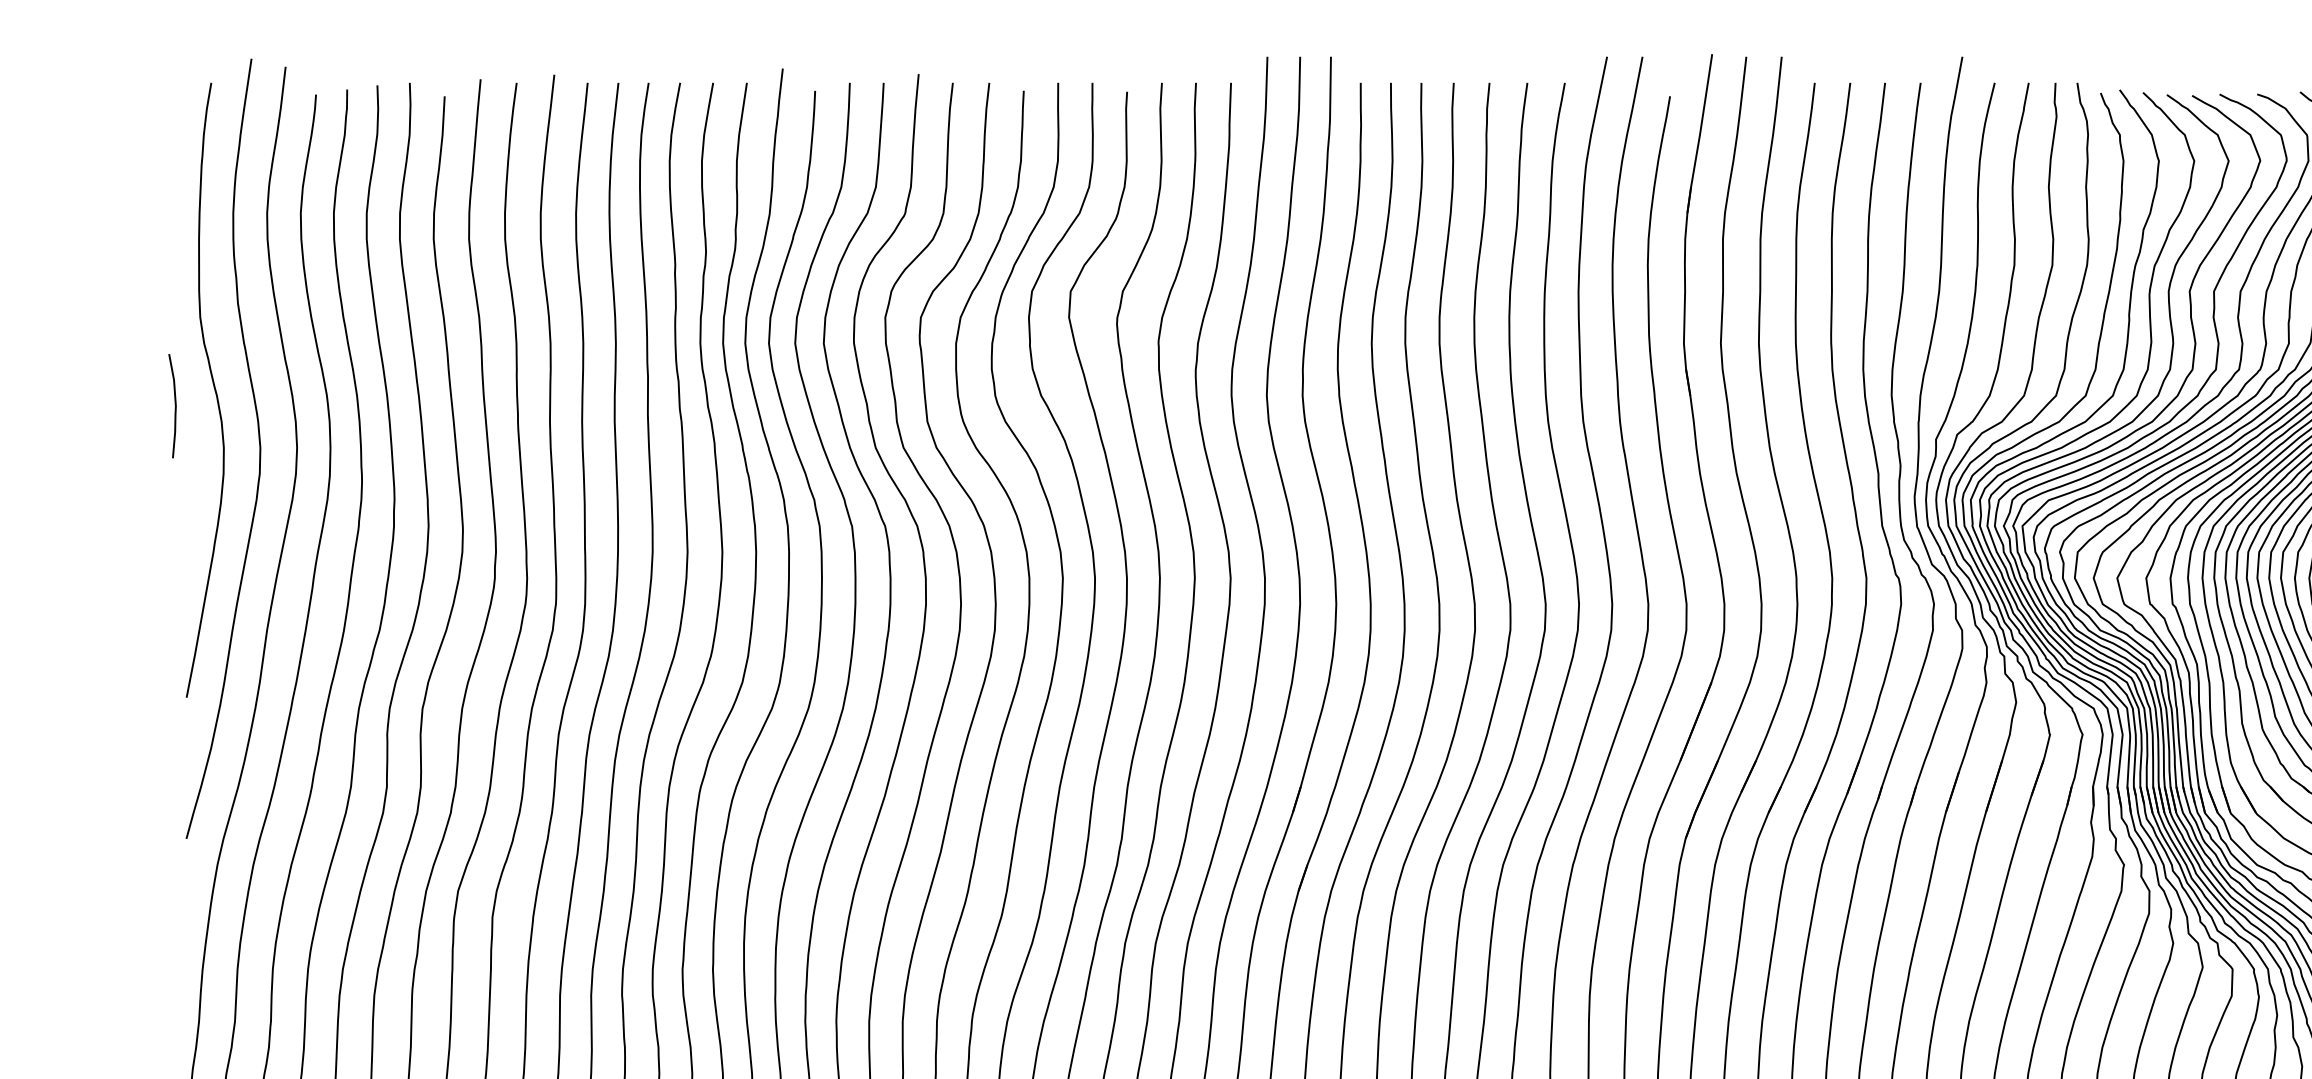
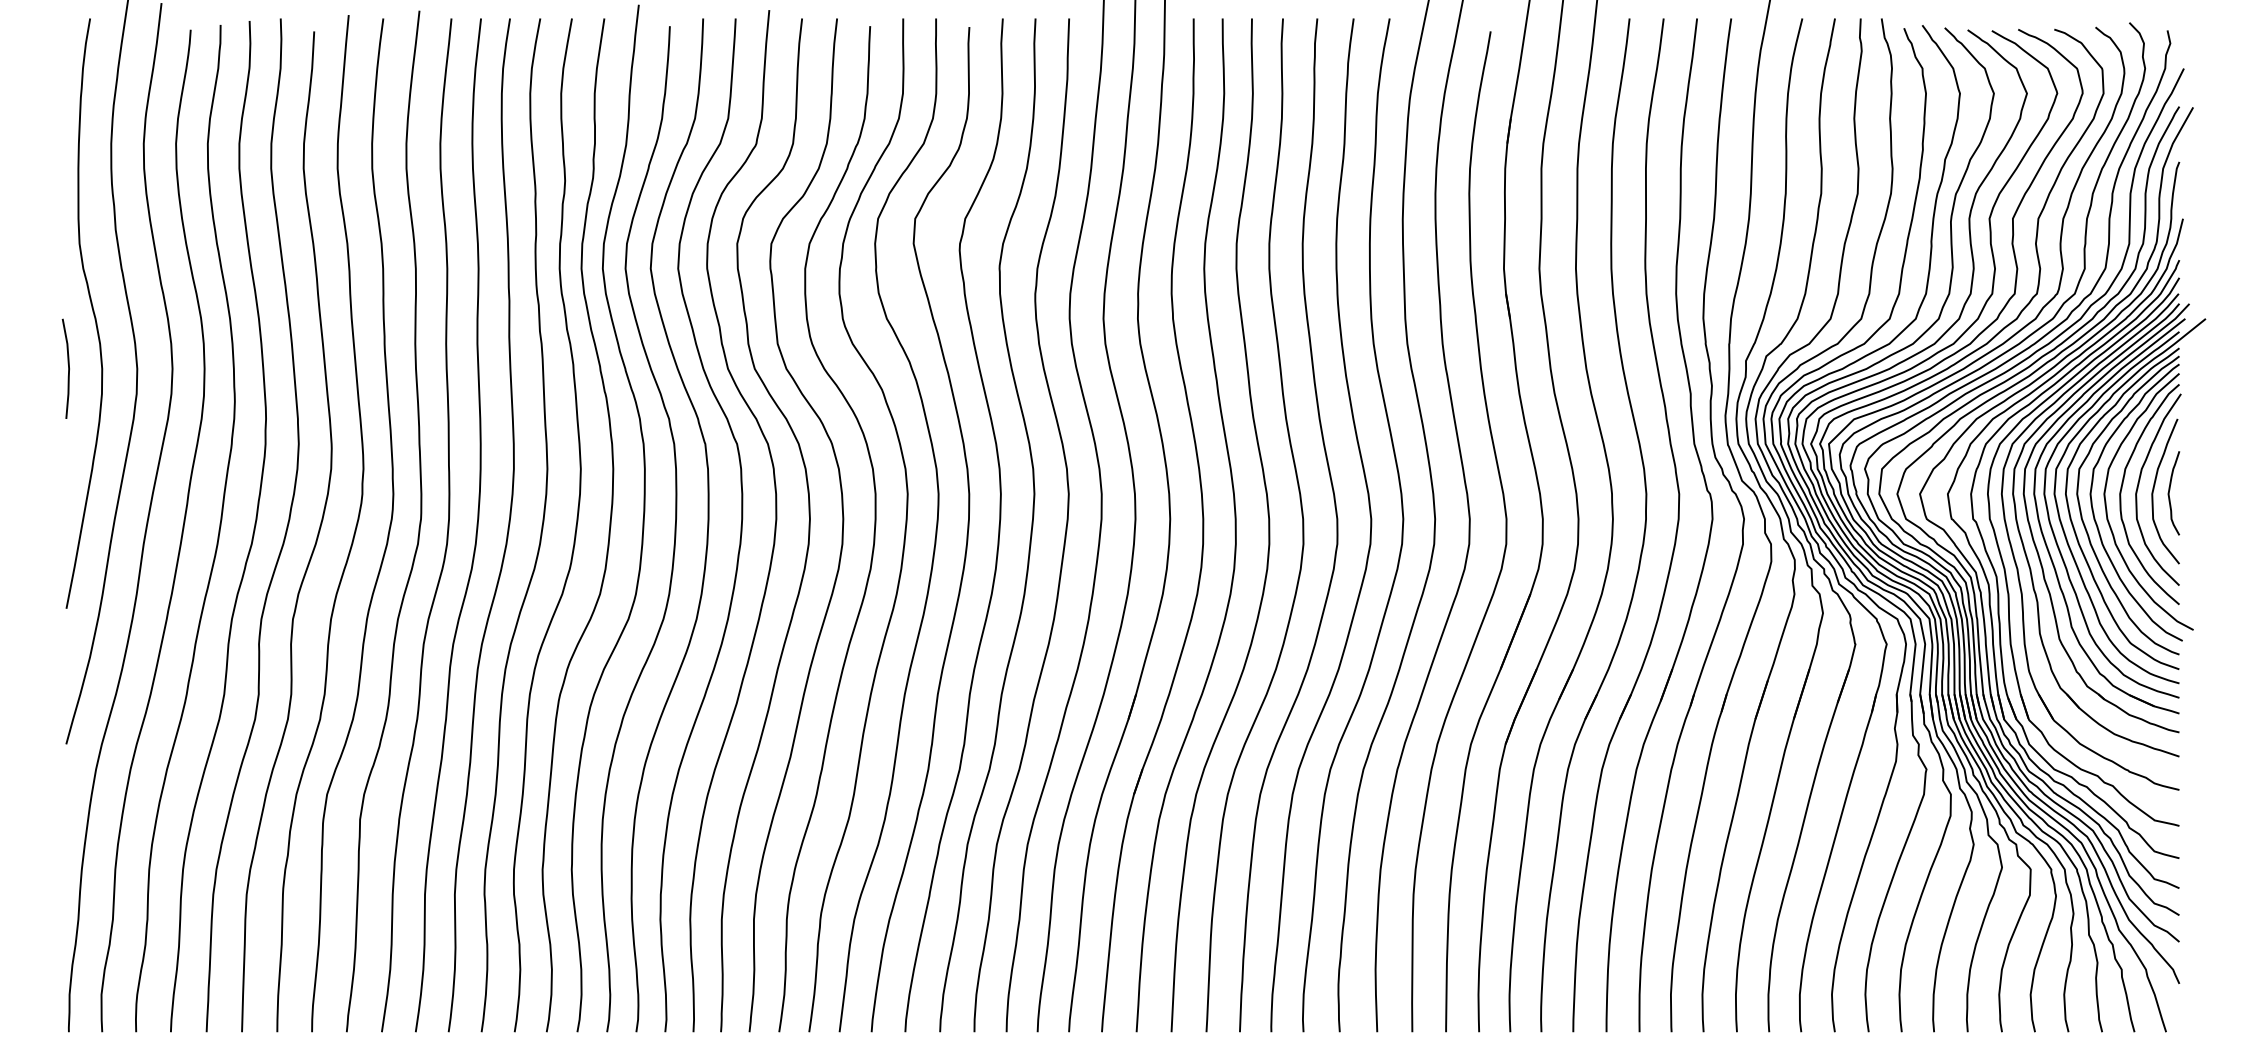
curve: (175, 405) -> (68, 368), moved

